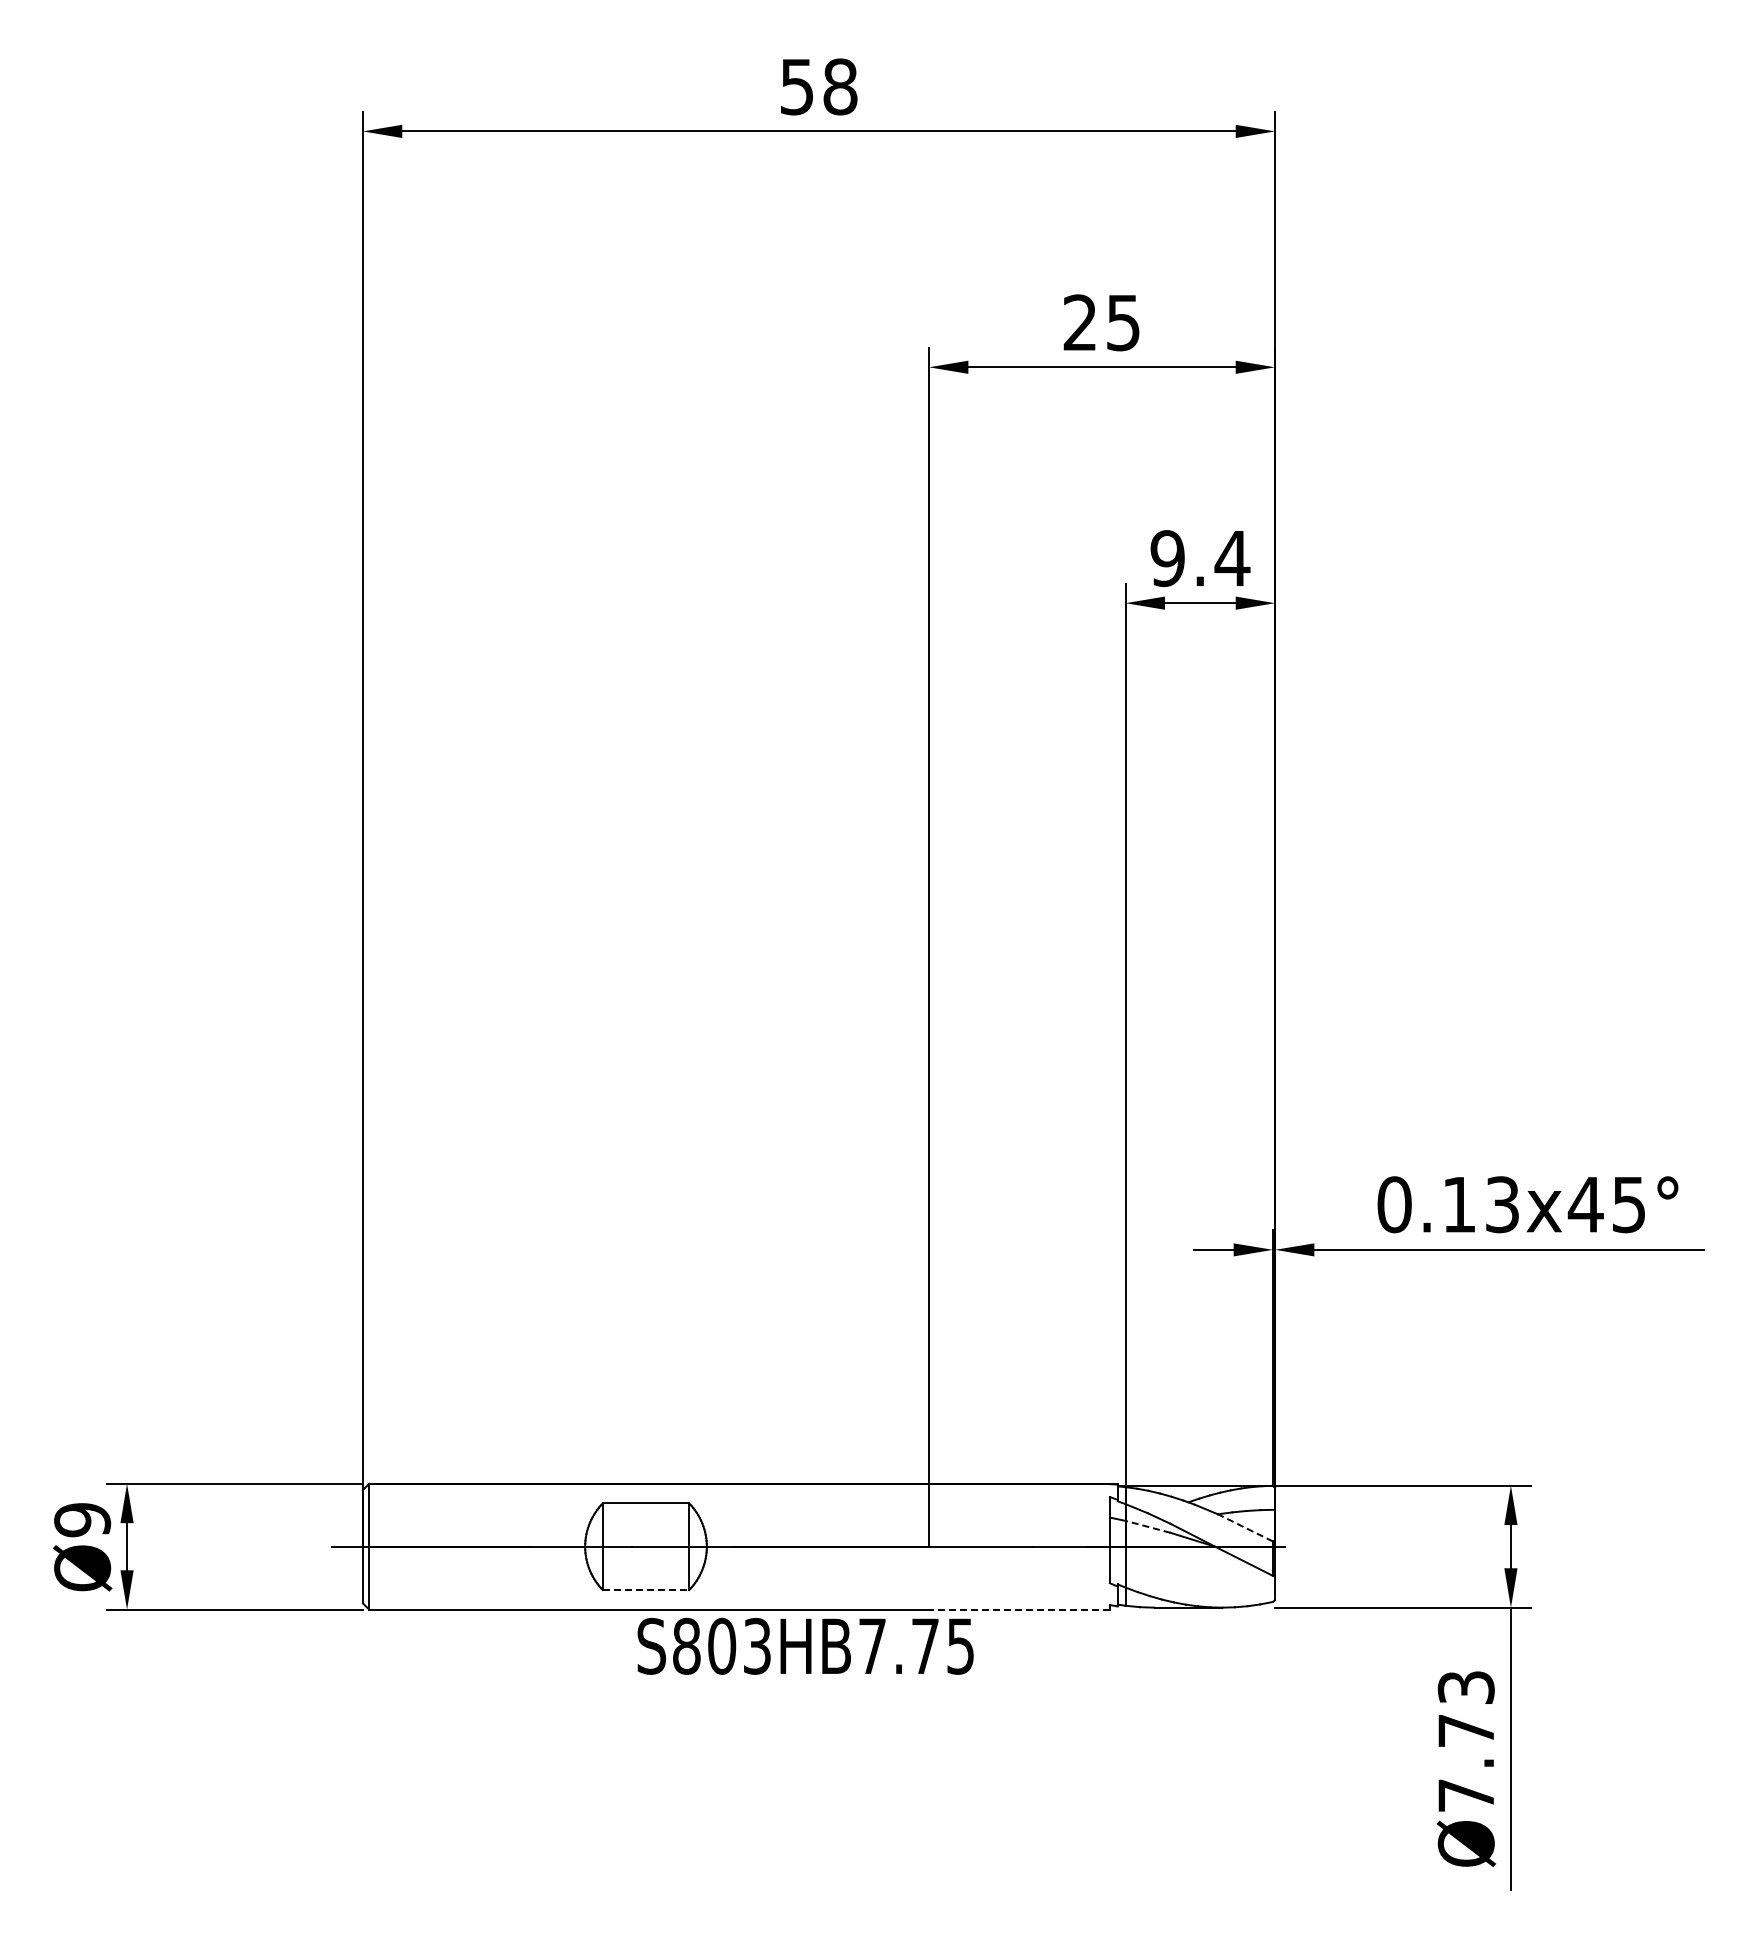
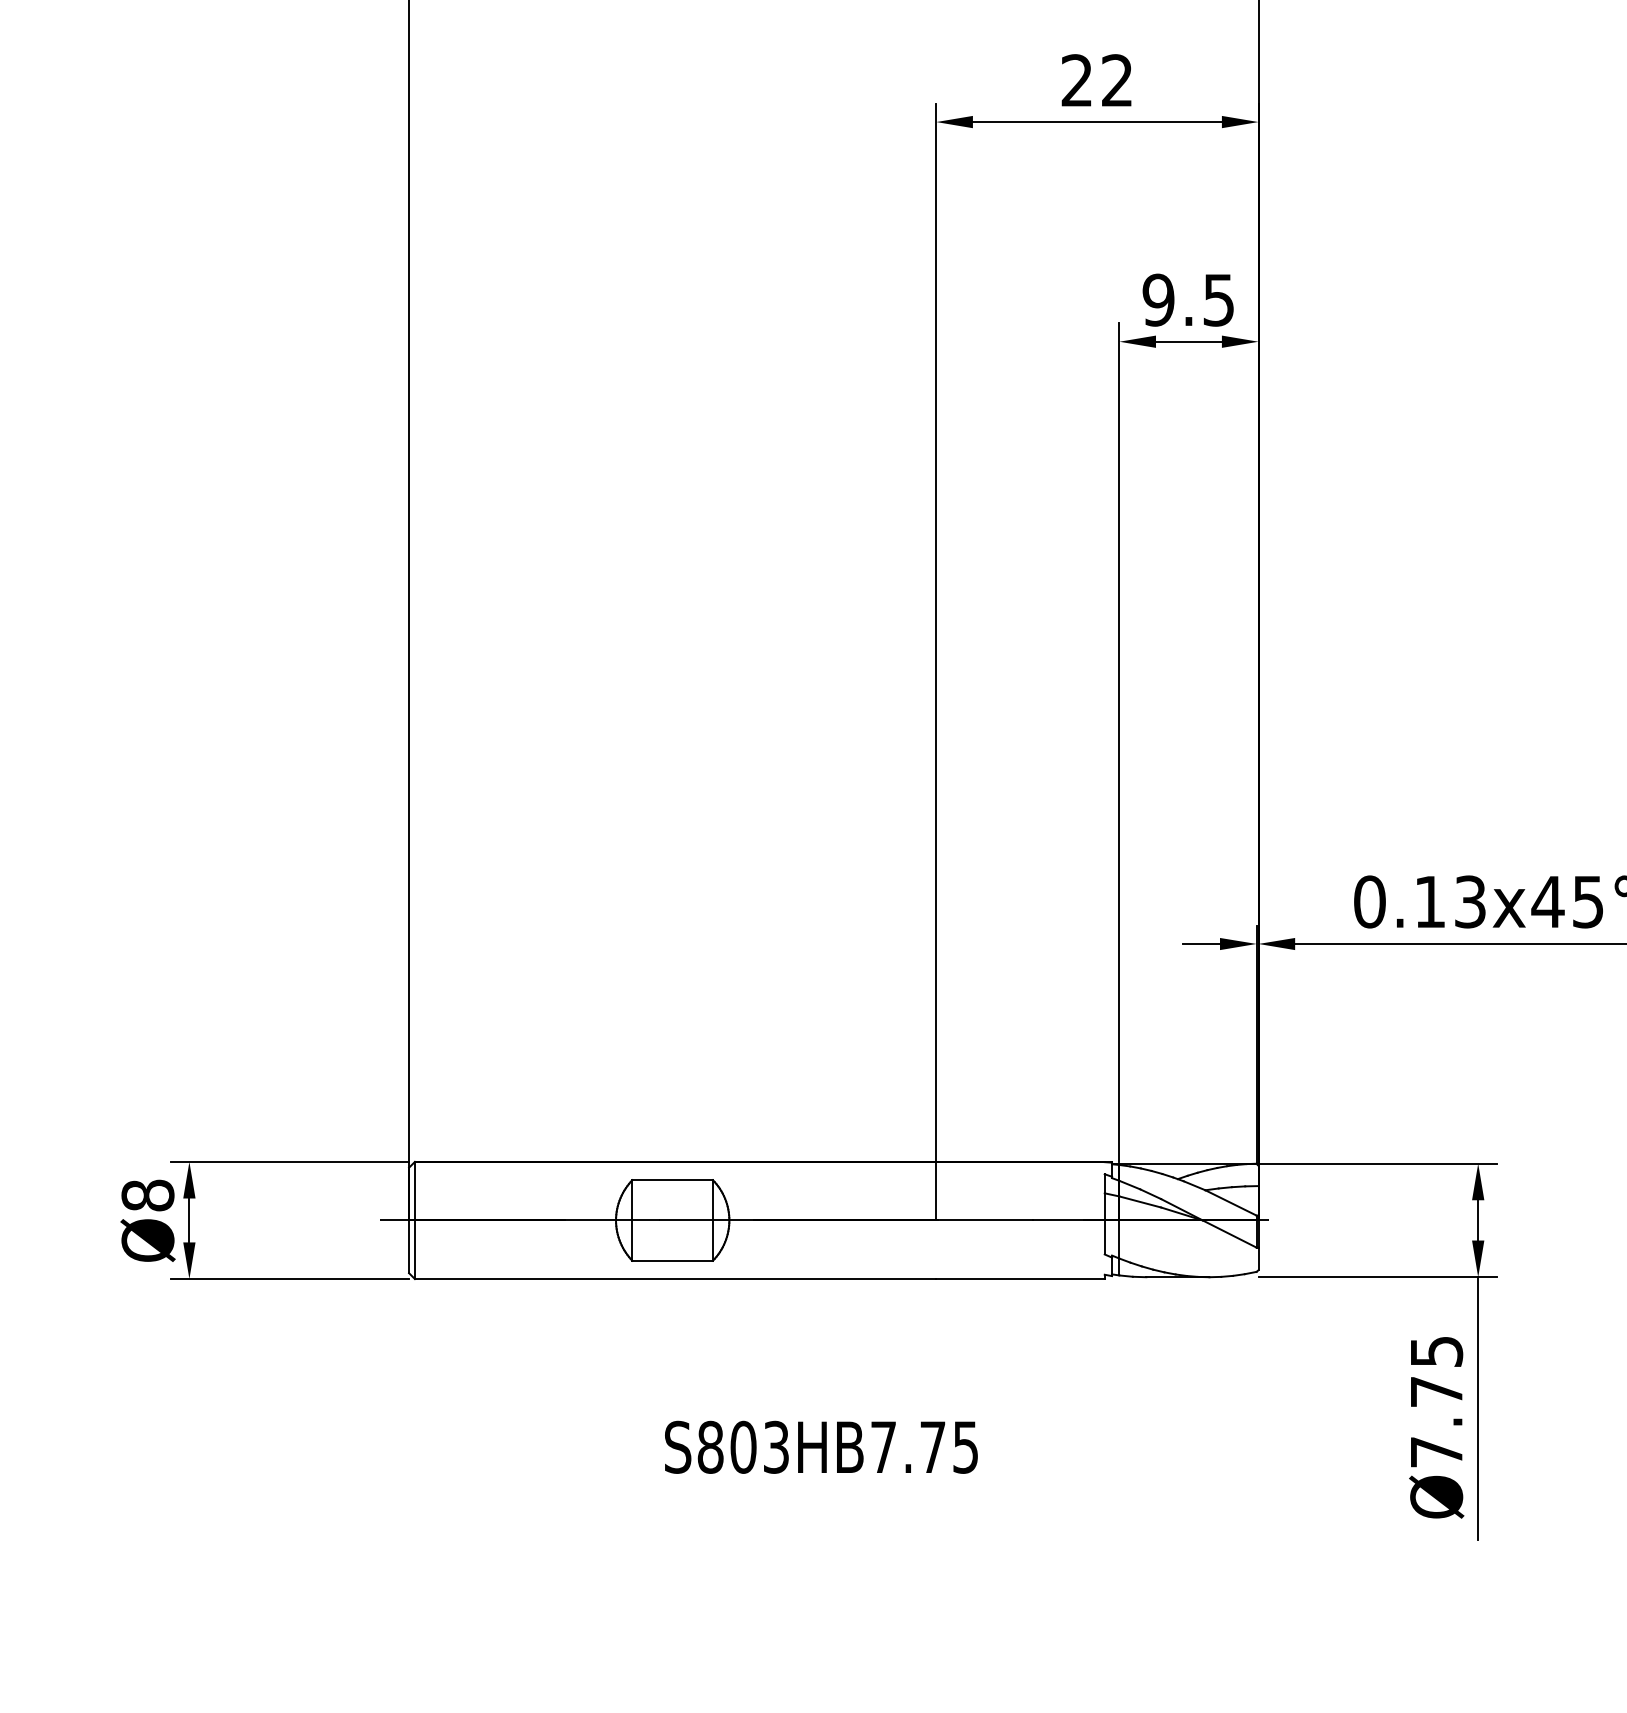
text: (1123, 322) -> (1117, 80), 25 -> 22
text: (1232, 559) -> (1218, 301), 9.4 -> 9.5
text: (82, 1520) -> (147, 1196), Ø9 -> Ø8
line: (1147, 1526) -> (1139, 1201), dashed -> solid
line: (1245, 1527) -> (1231, 1202), dashed -> solid
line: (646, 1590) -> (673, 1261), dashed -> solid
line: (1018, 1609) -> (1019, 1278), dashed -> solid
text: (805, 1645) -> (821, 1446), moved
text: (1465, 1687) -> (1435, 1351), Ø7.73 -> Ø7.75

